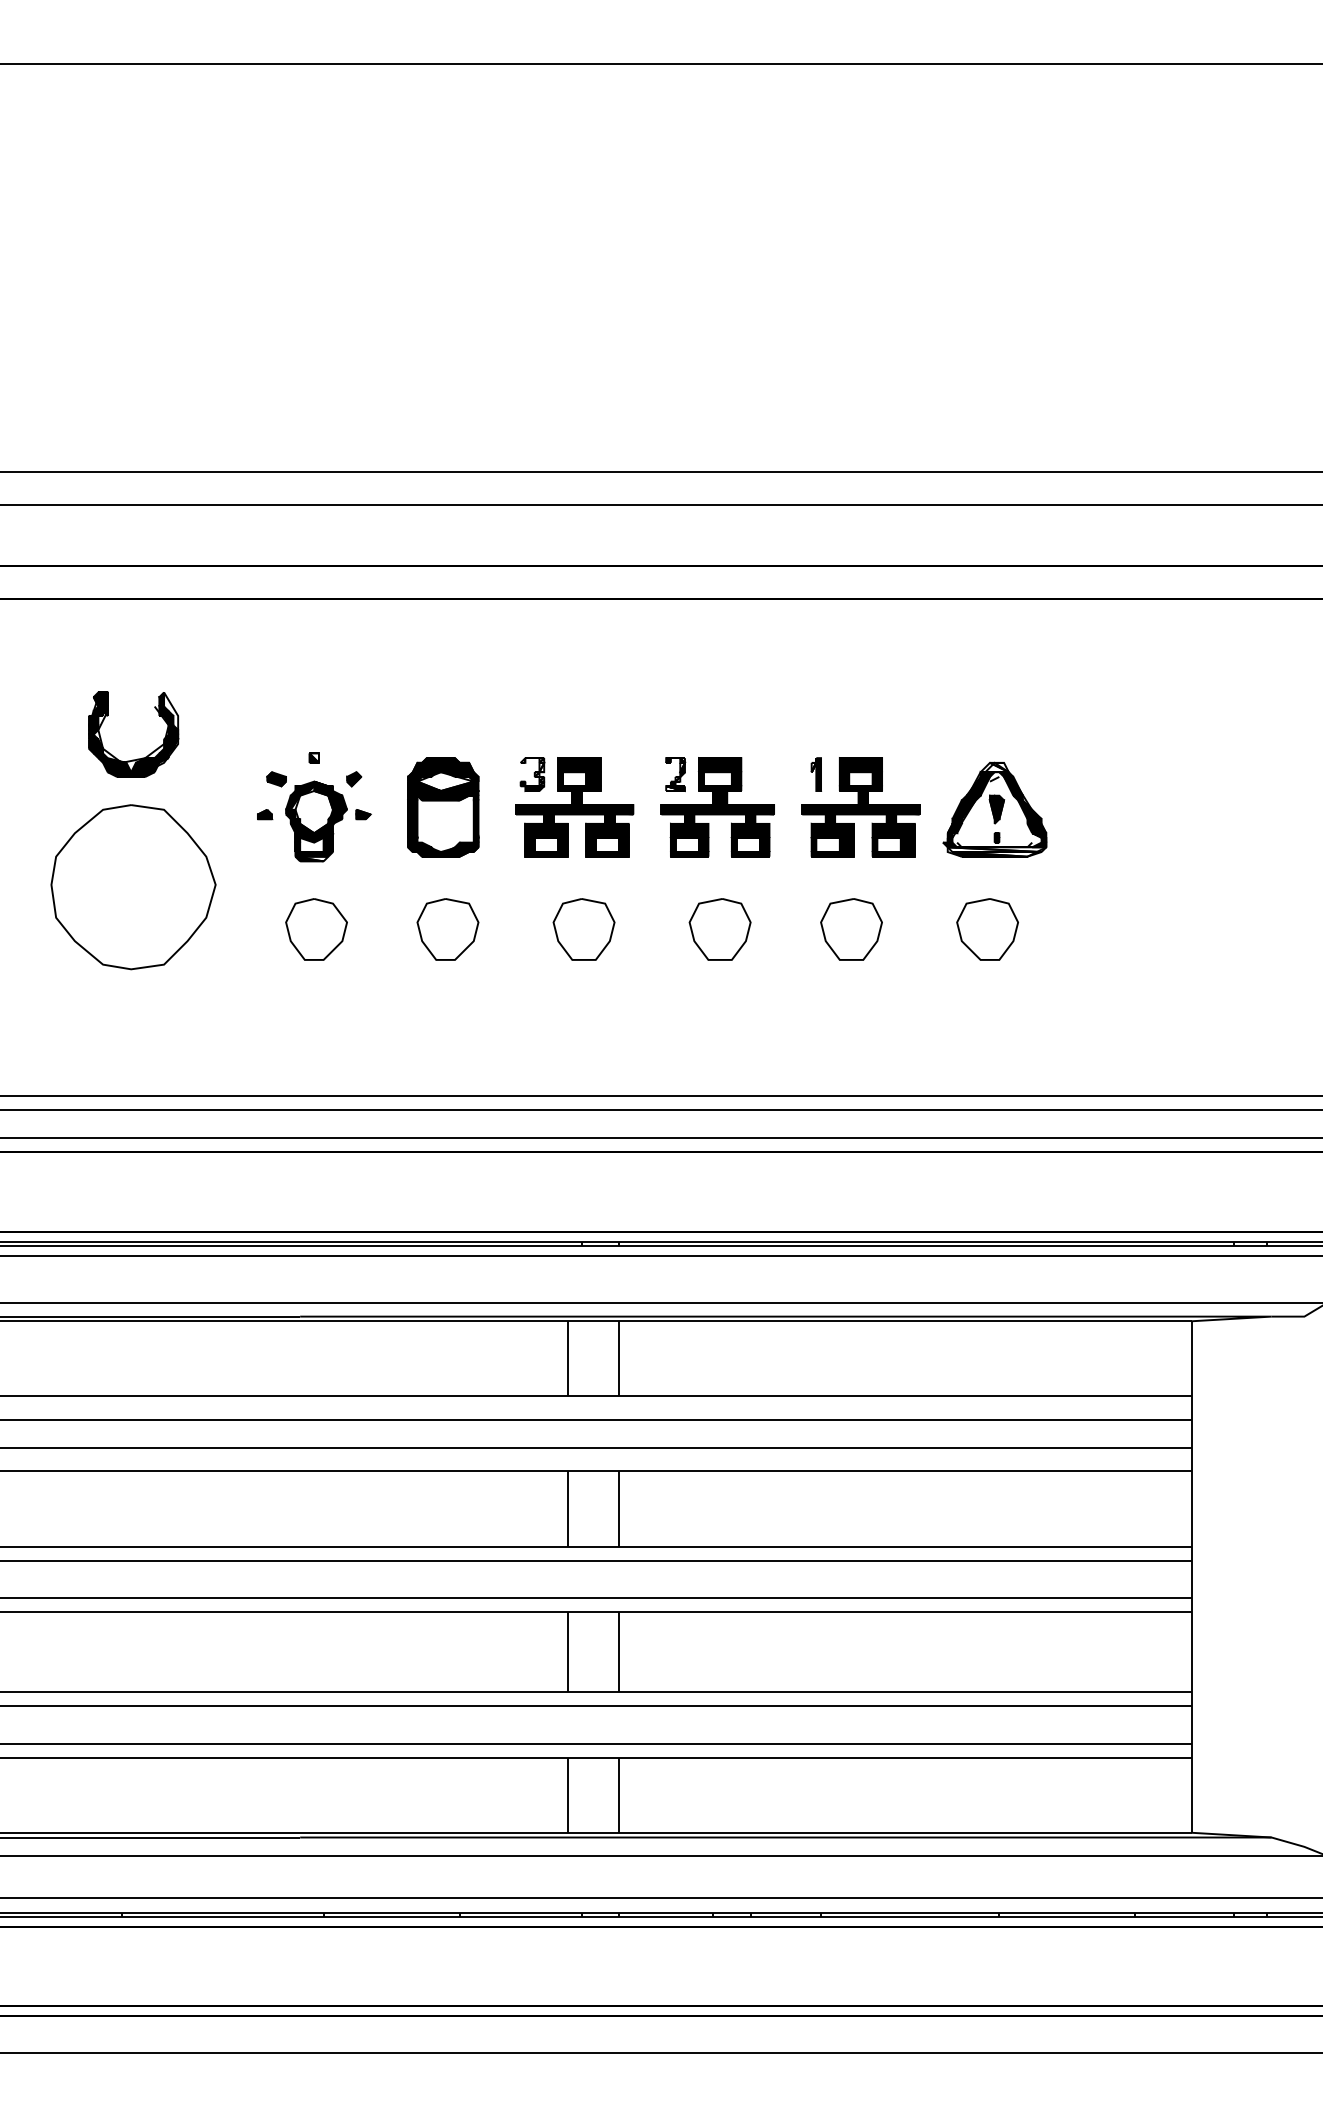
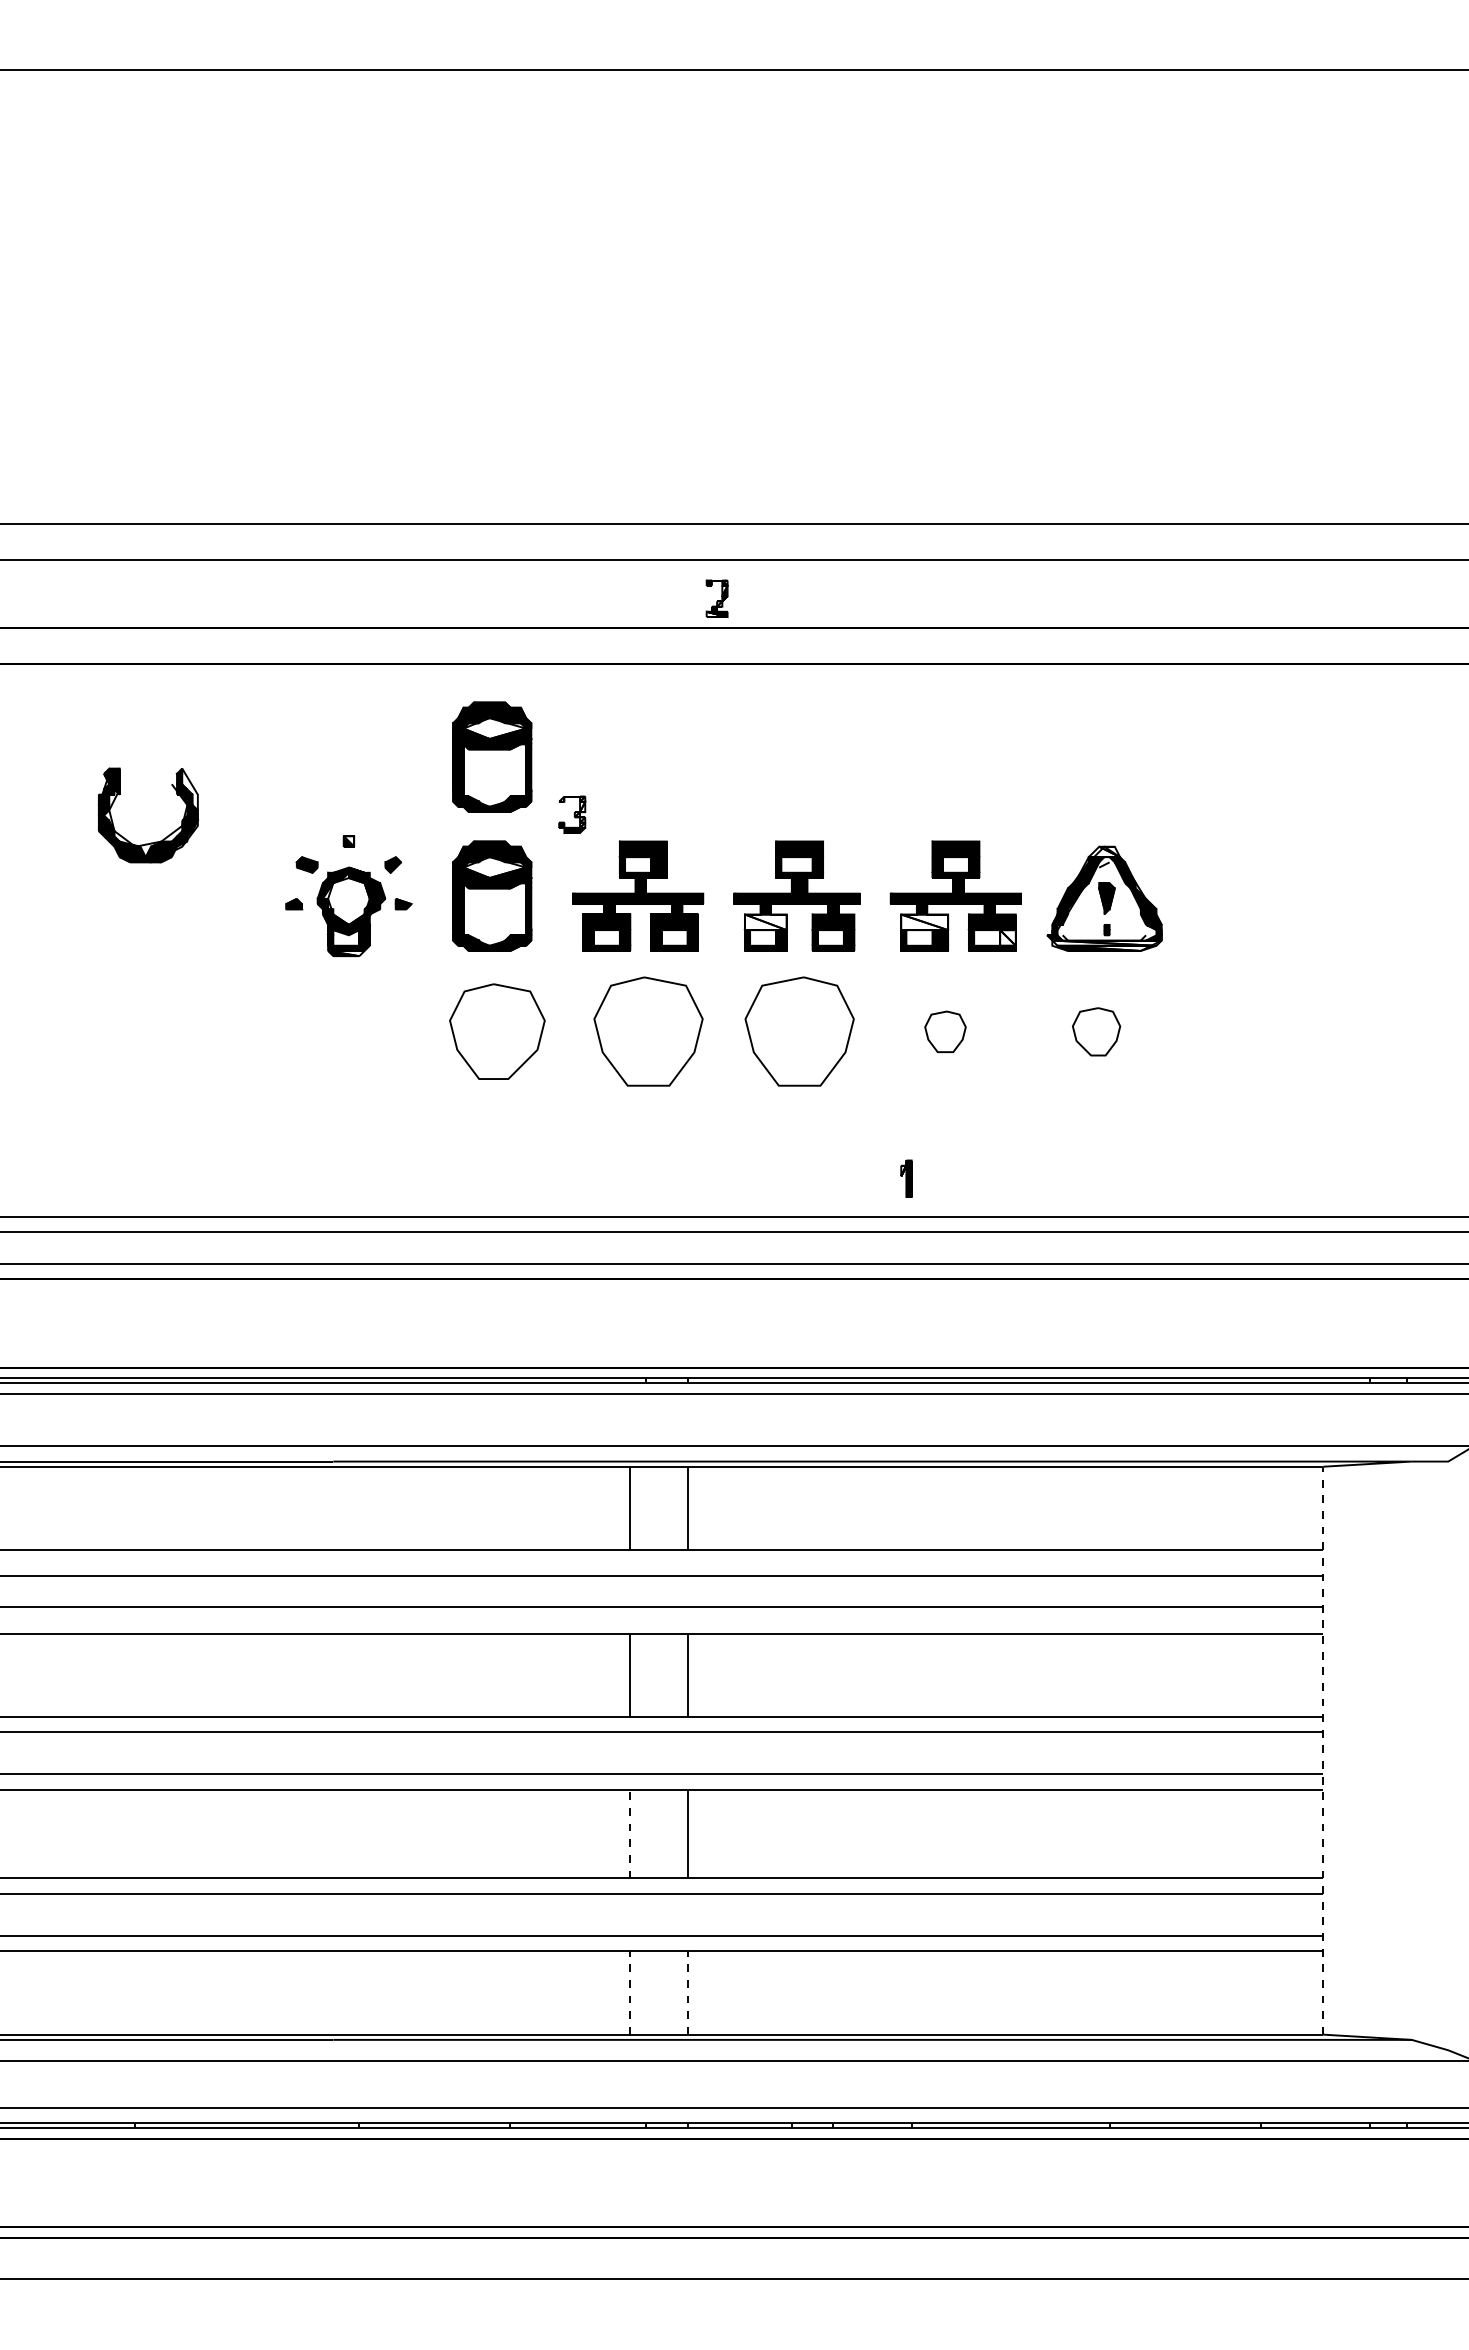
part: (443, 681) -> (492, 756), added
part: (532, 774) -> (572, 814), moved
part: (675, 774) -> (716, 598), moved
part: (816, 774) -> (906, 1178), moved
fill: (689, 831) -> (765, 922), removed
fill: (832, 831) -> (924, 922), removed
fill: (907, 844) -> (1007, 937), removed
part: (133, 886) -> (148, 984), removed
part: (316, 929) -> (351, 1031), removed
part: (448, 929) -> (497, 1031), size x1.4
part: (584, 929) -> (648, 1031), size x1.6
part: (720, 929) -> (799, 1031), size x1.6
part: (851, 929) -> (945, 1031), size x0.6
part: (987, 929) -> (1096, 1031), size x0.7
line: (1192, 1576) -> (1323, 1750), solid -> dashed
line: (567, 1651) -> (630, 1833), solid -> dashed
line: (567, 1794) -> (630, 1992), solid -> dashed
line: (619, 1794) -> (687, 1992), solid -> dashed

